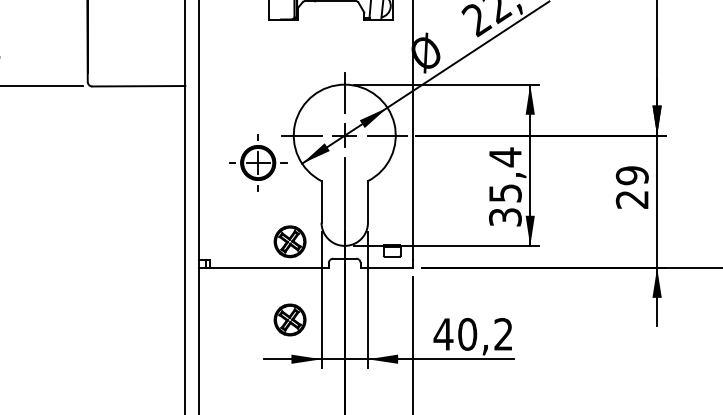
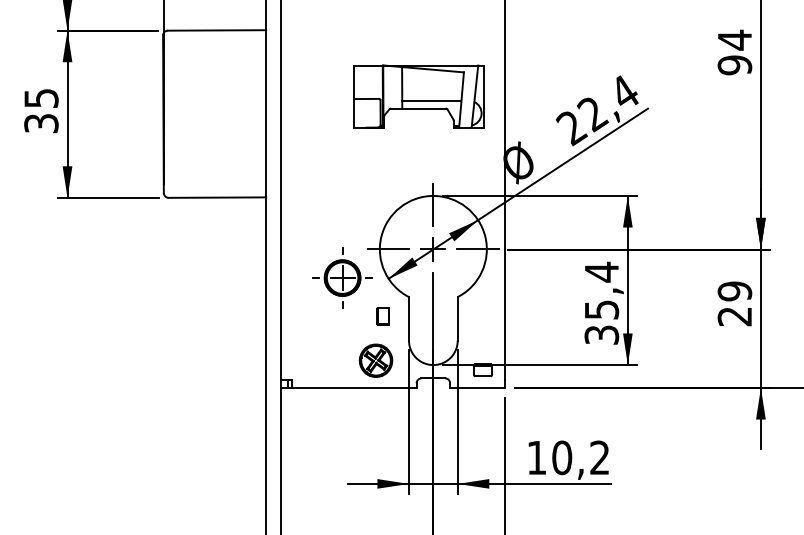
part: (296, 199) -> (382, 316), added
part: (289, 319) -> (375, 442), removed
text: (443, 334) -> (536, 457), 40,2 -> 10,2

